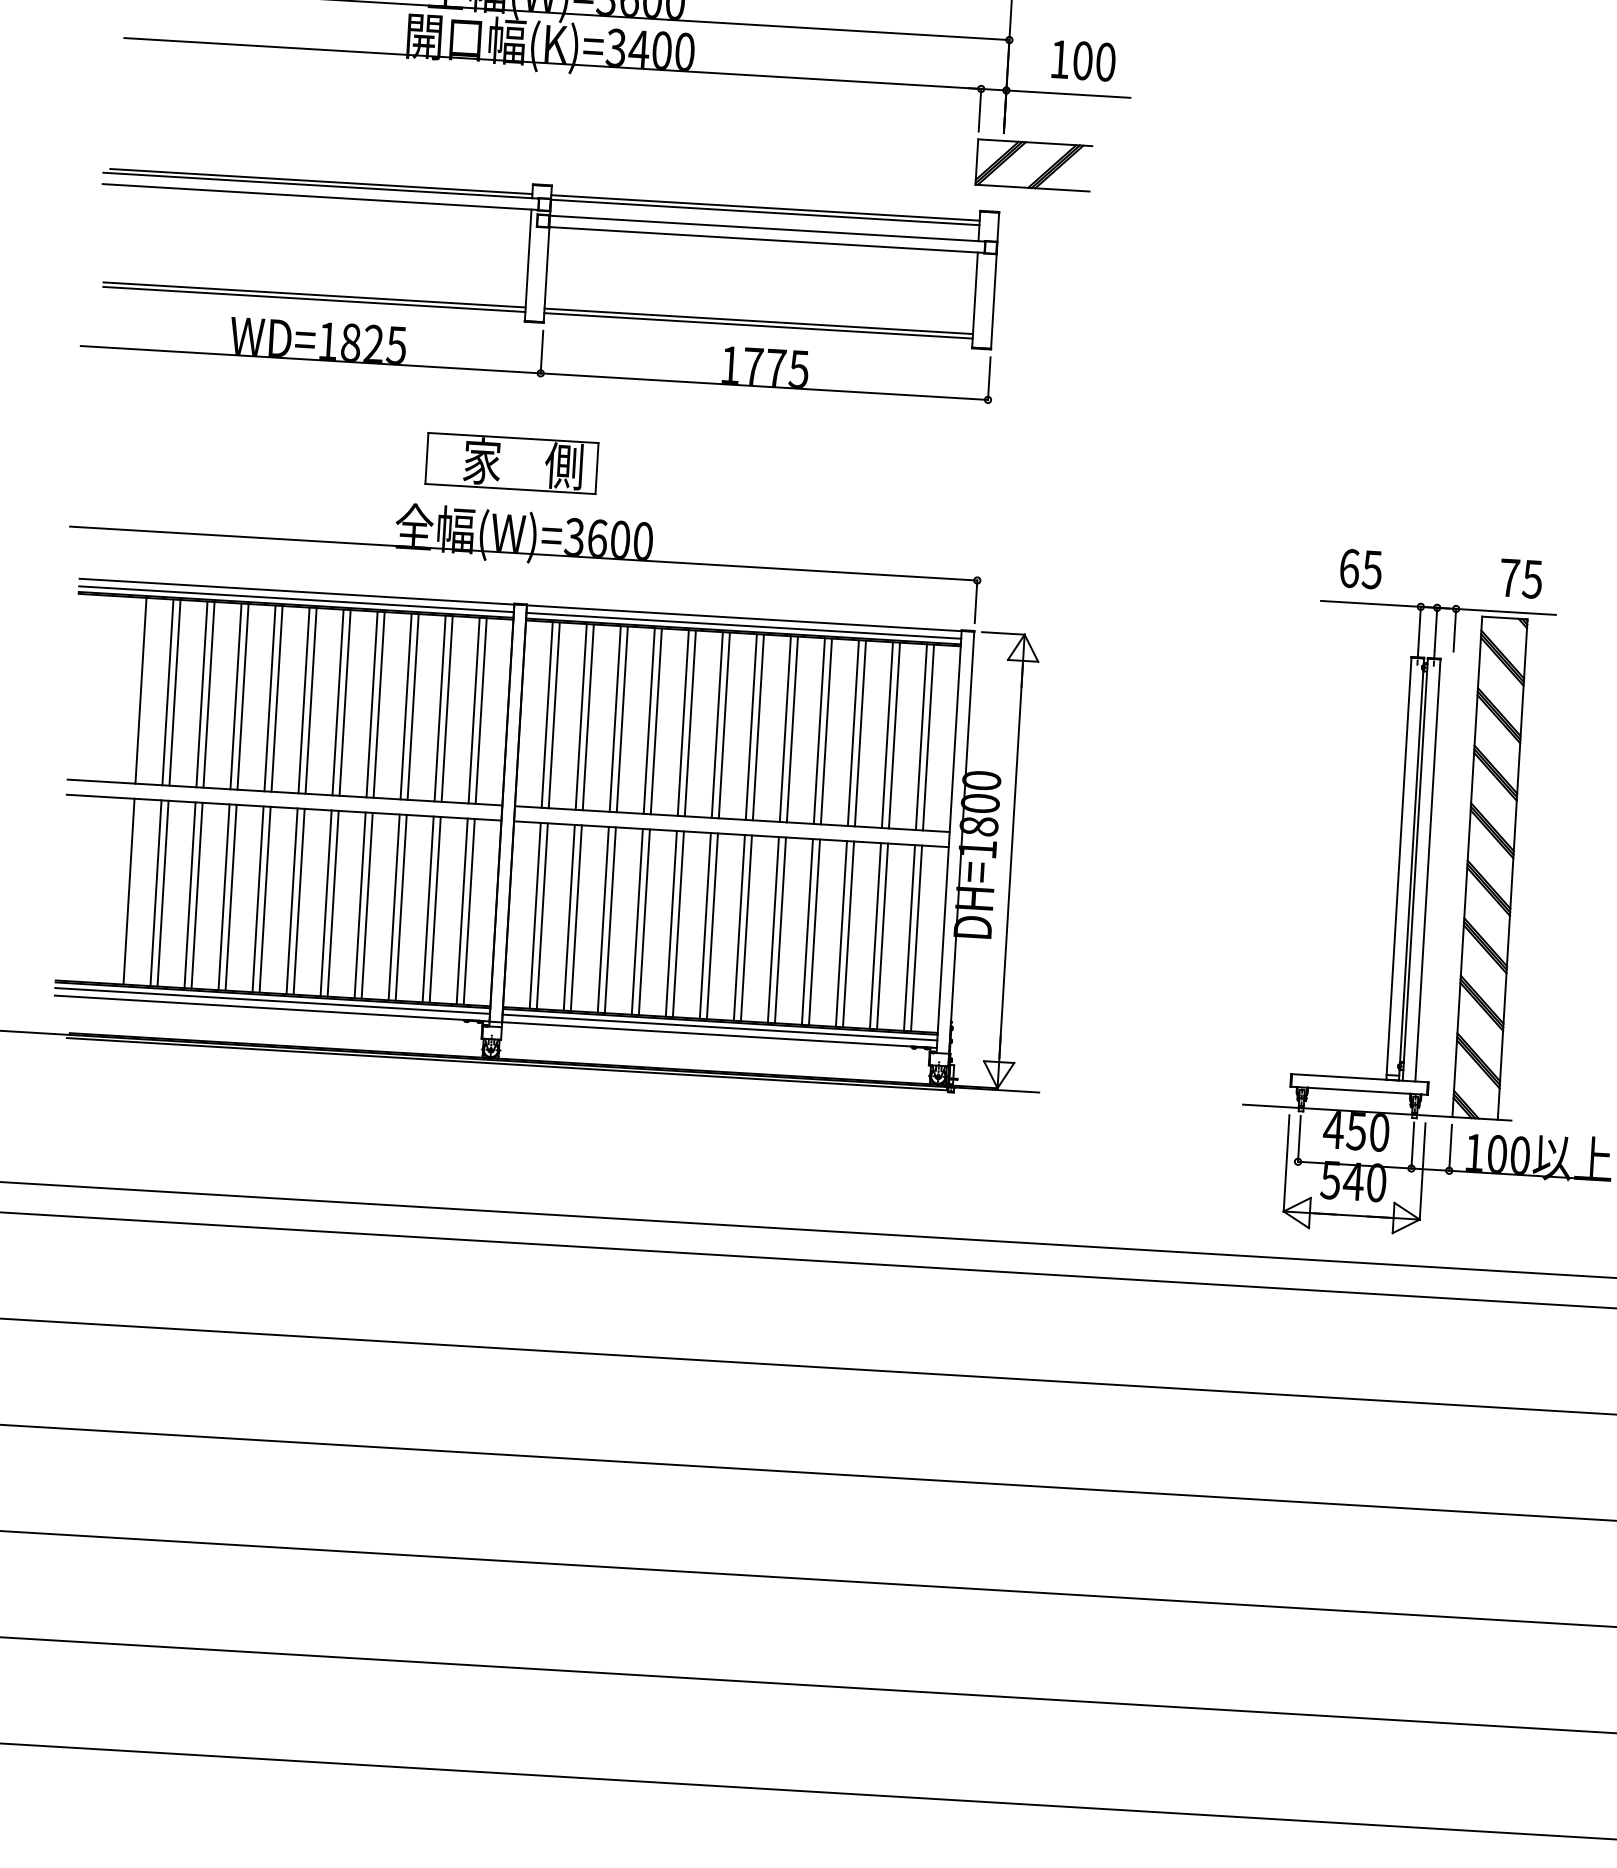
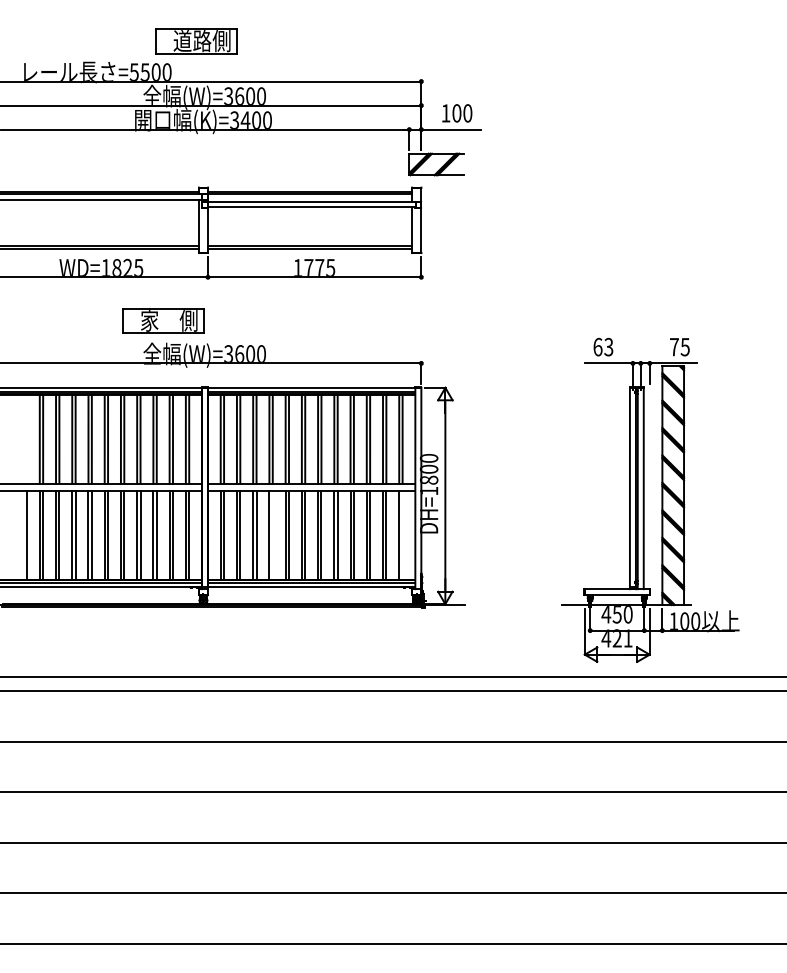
part: (511, 462) -> (163, 320), moved
text: (1371, 568) -> (608, 346), 65 -> 63
line: (140, 690) -> (26, 439), removed
line: (643, 920) -> (272, 534), removed
line: (916, 936) -> (402, 534), removed
text: (1352, 1181) -> (616, 638), 540 -> 421

